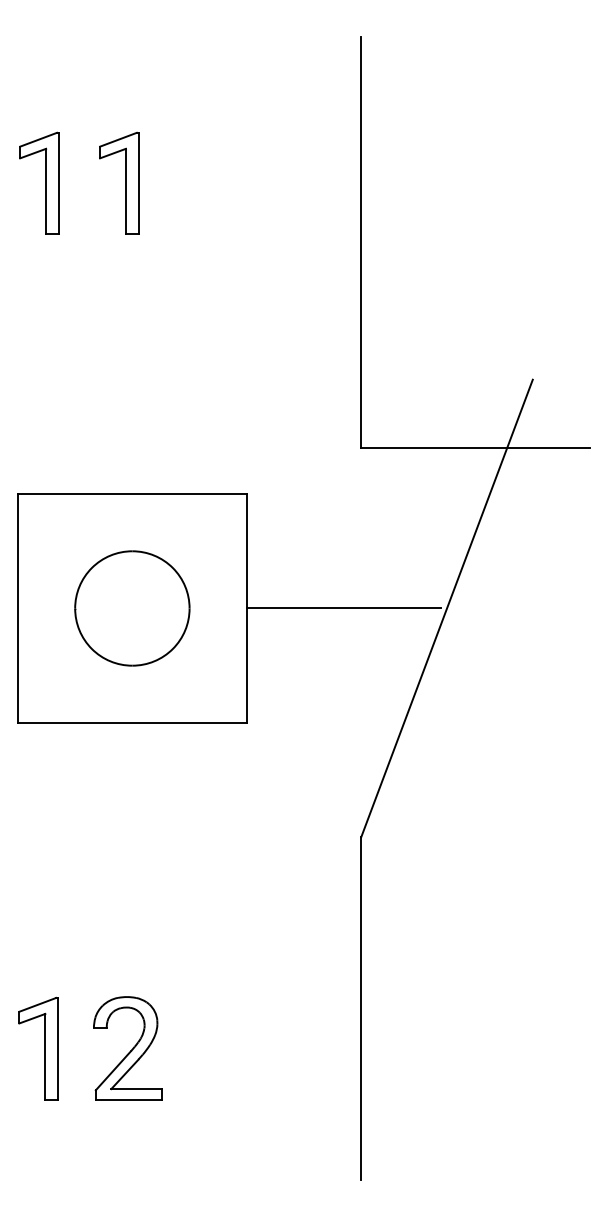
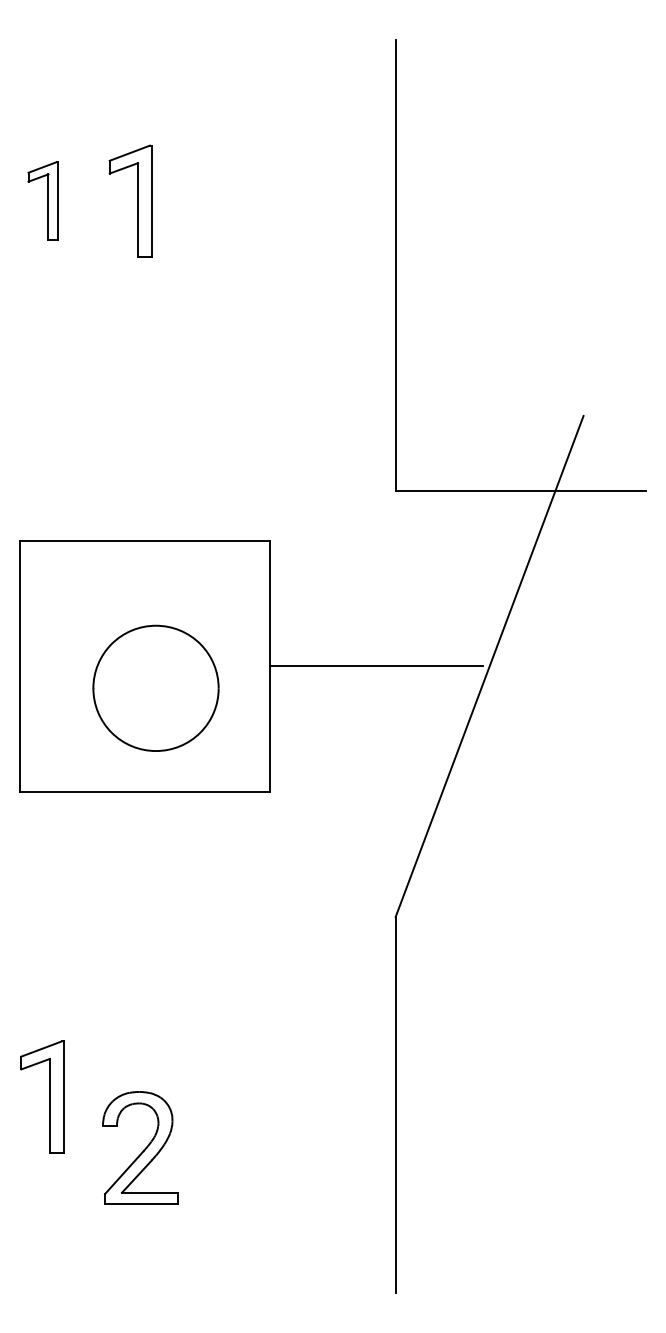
part: (39, 182) -> (43, 200), size x0.7
part: (132, 608) -> (156, 688), moved
part: (38, 1048) -> (42, 1096), moved

